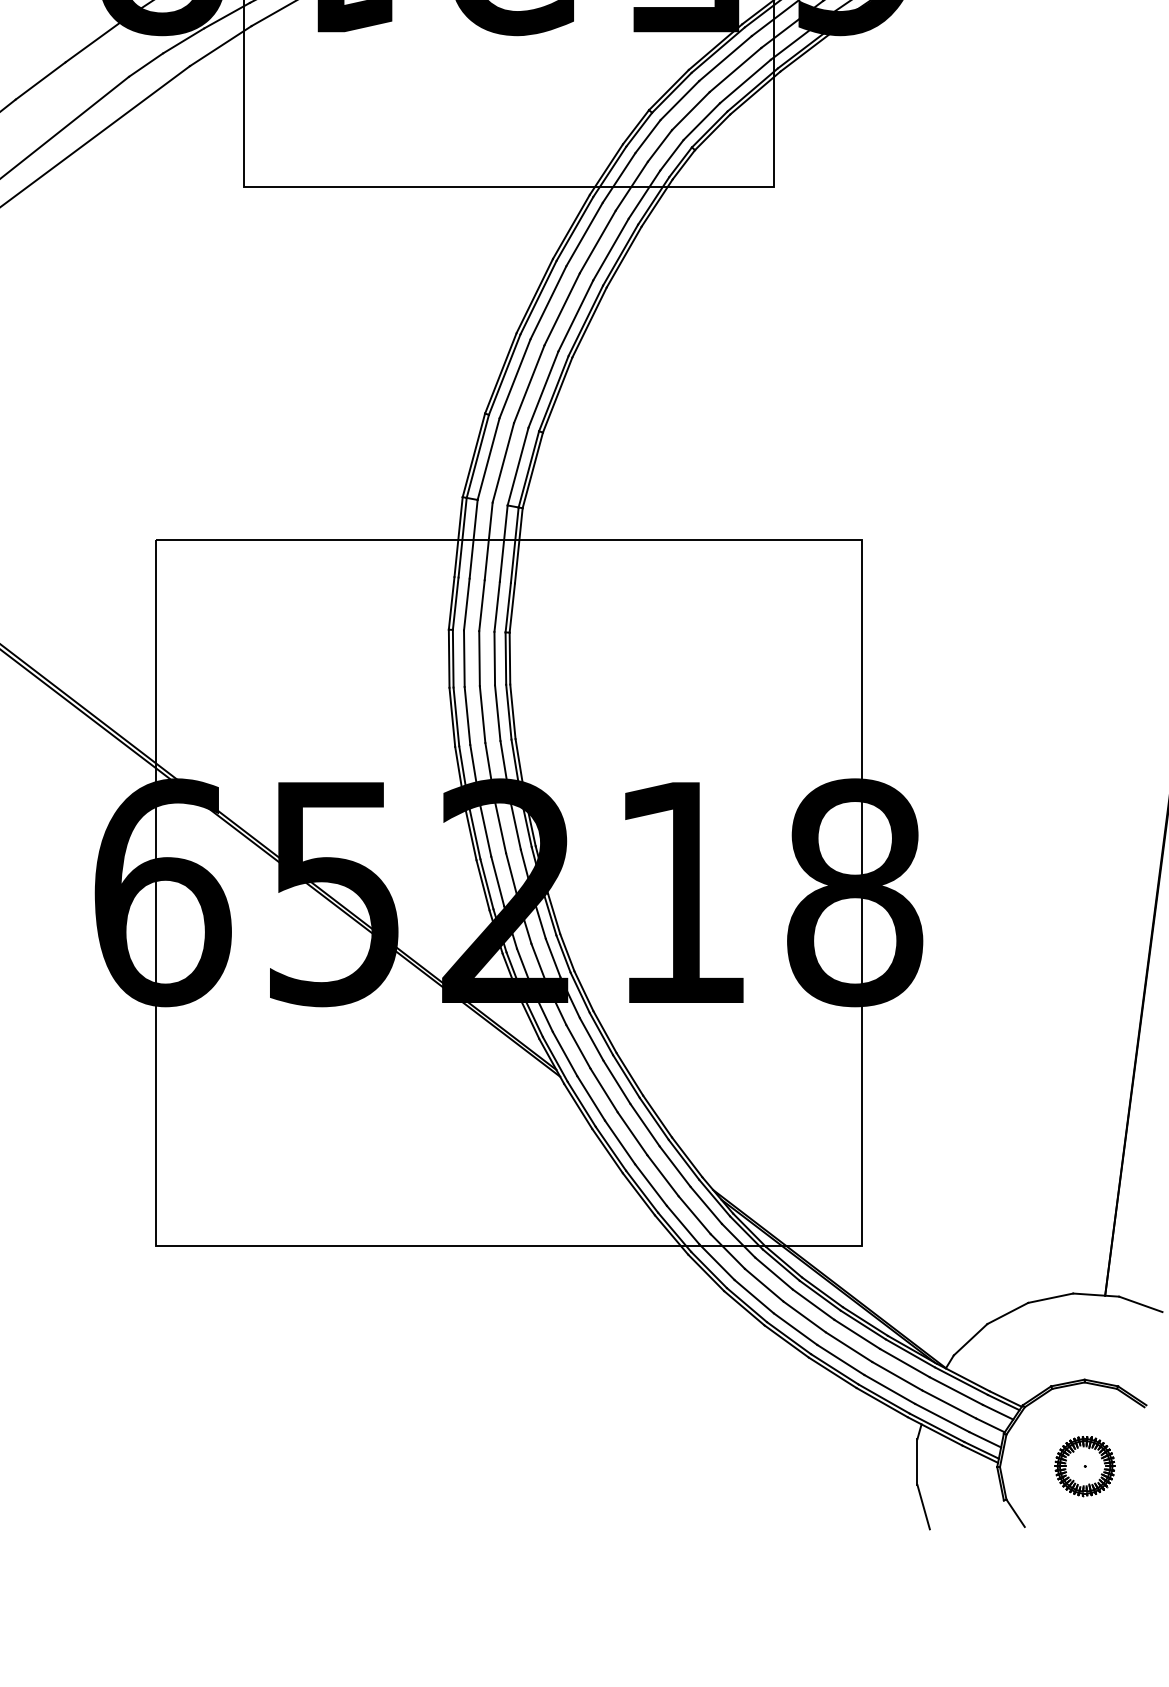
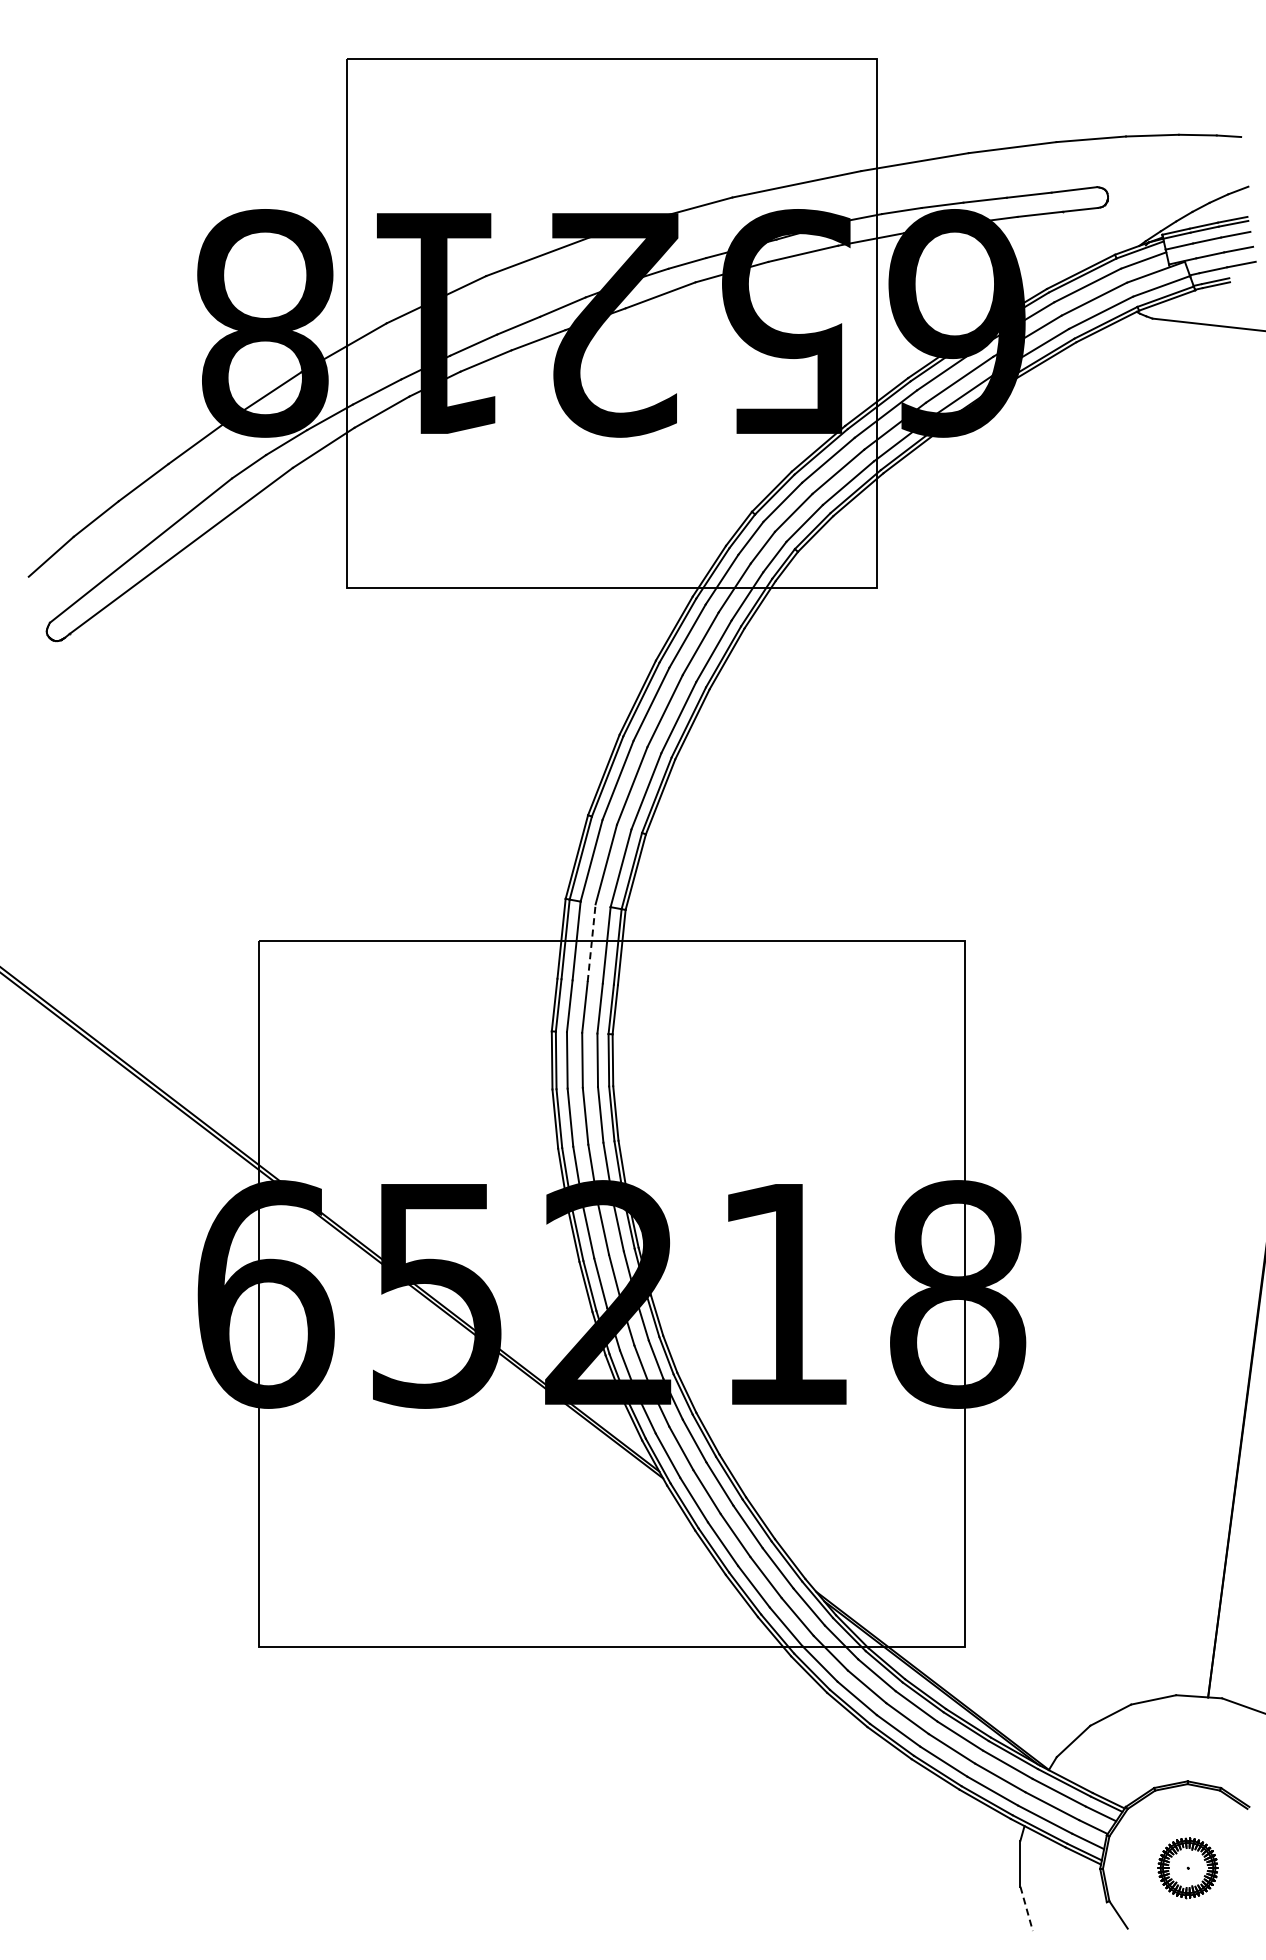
line: (488, 541) -> (591, 943), solid -> dashed
line: (923, 1506) -> (1026, 1908), solid -> dashed

